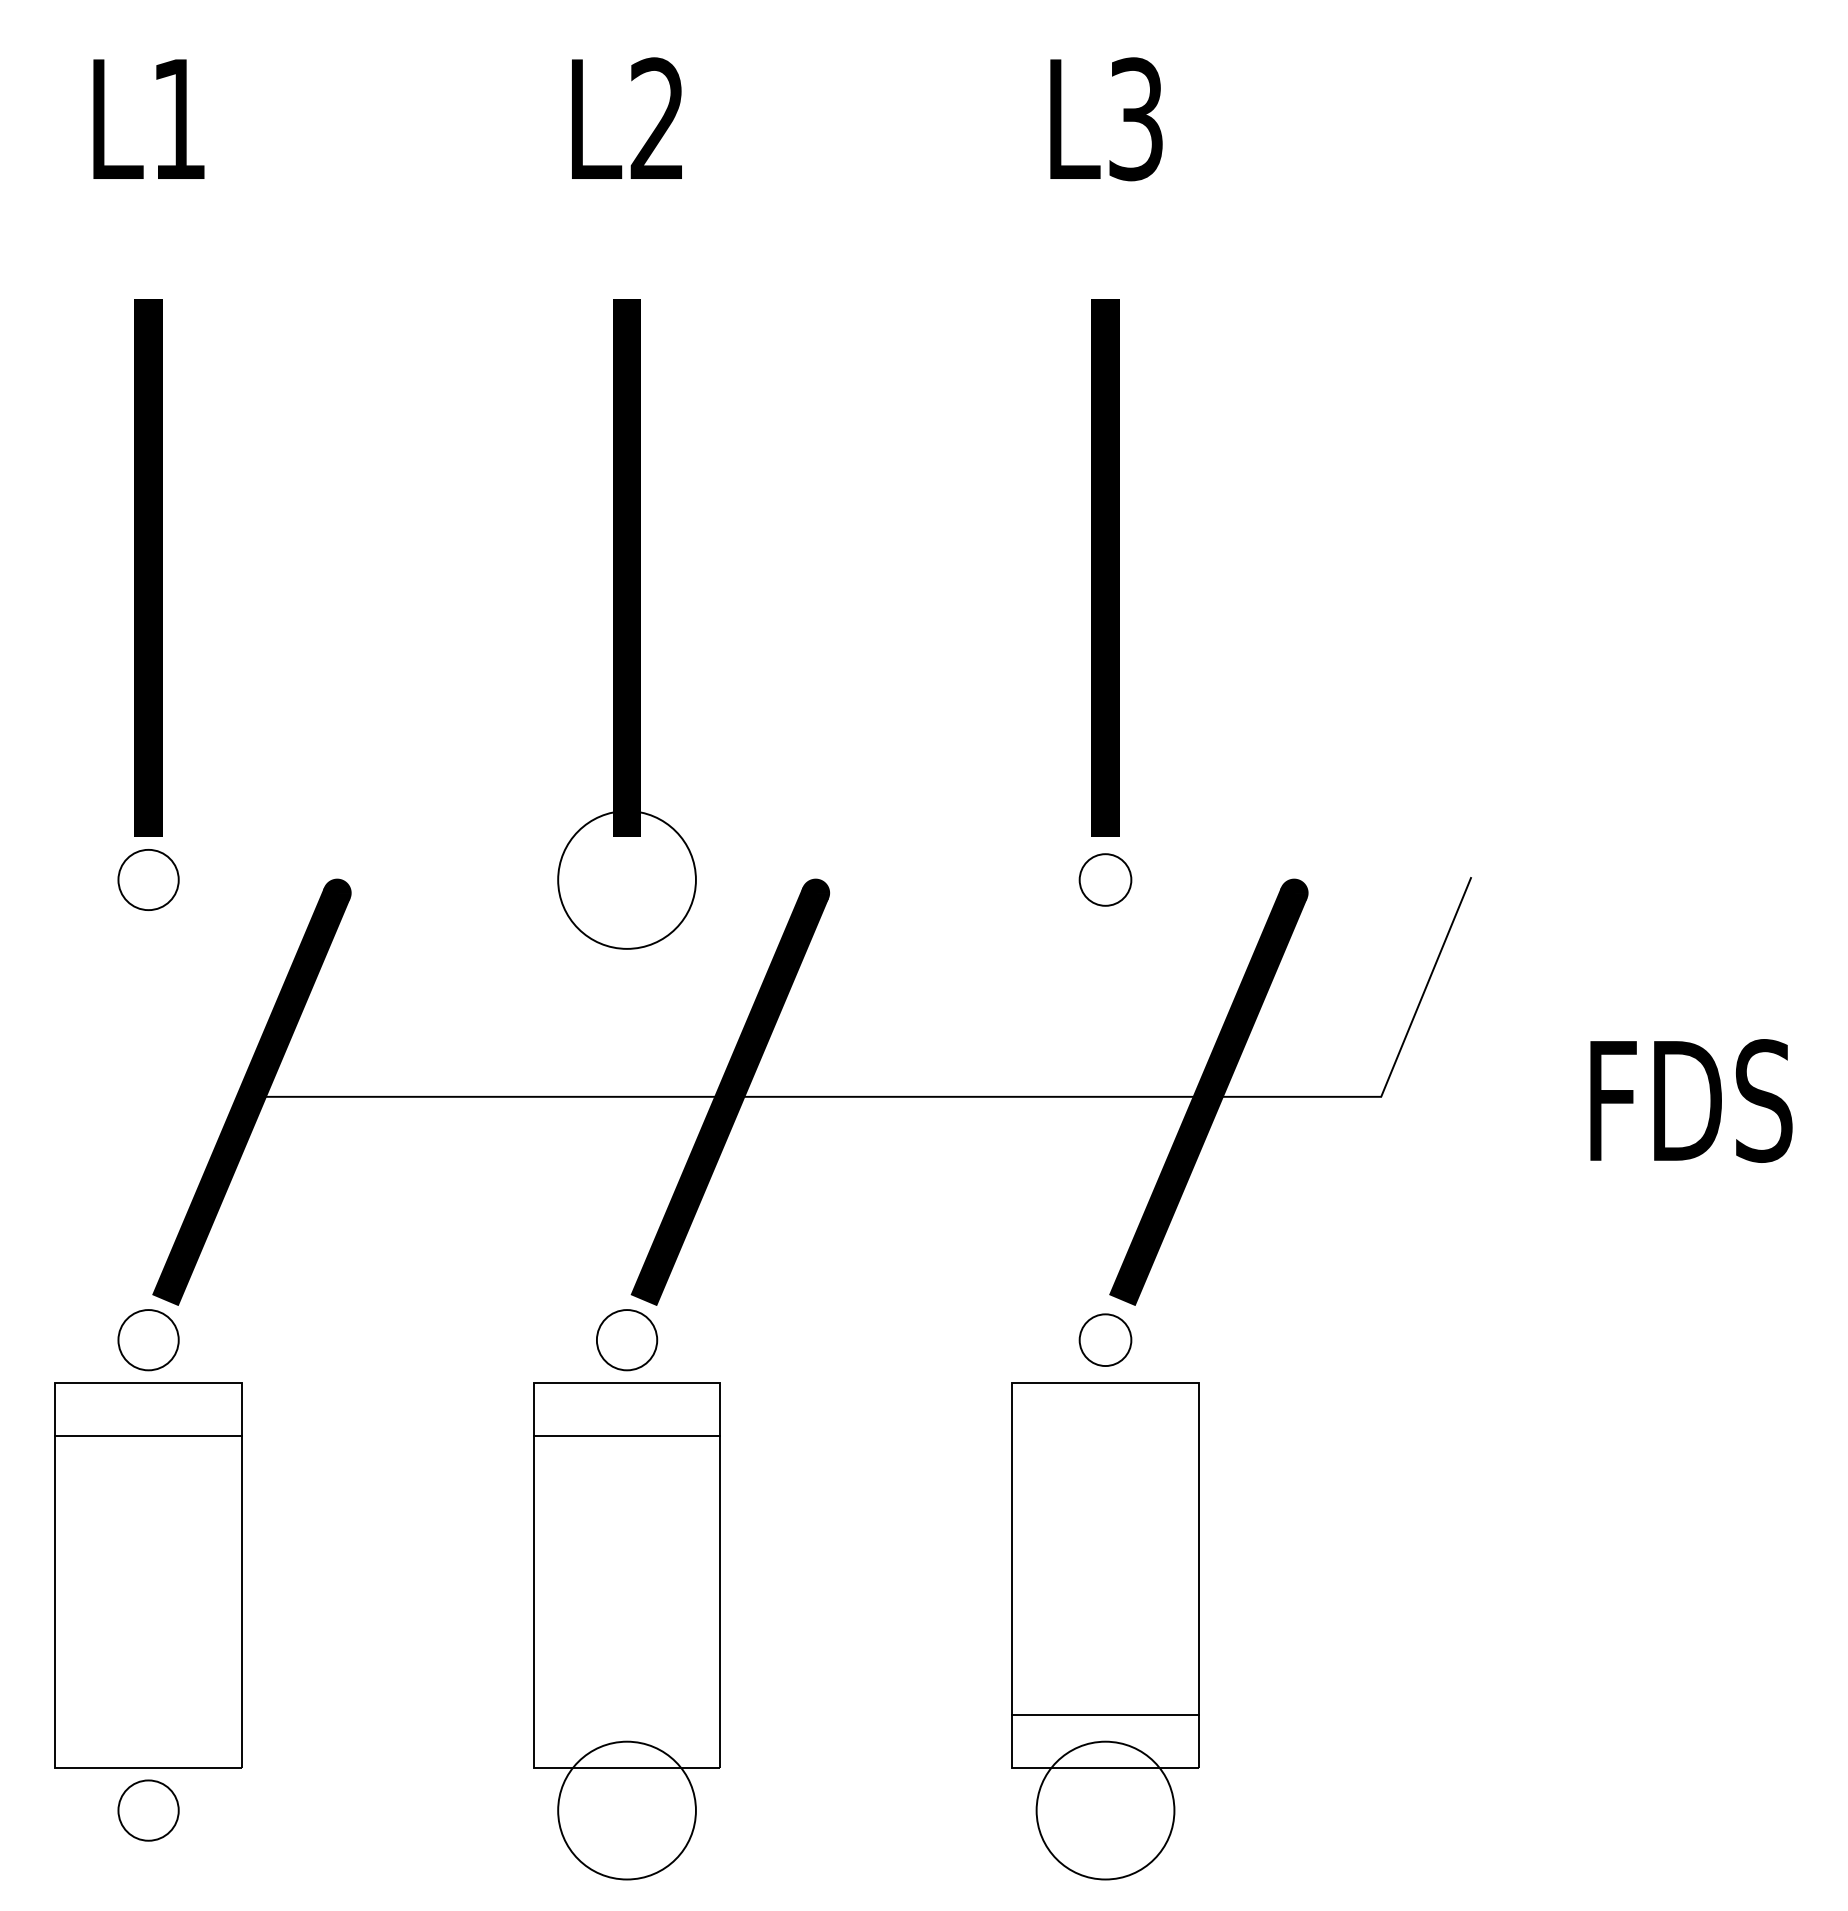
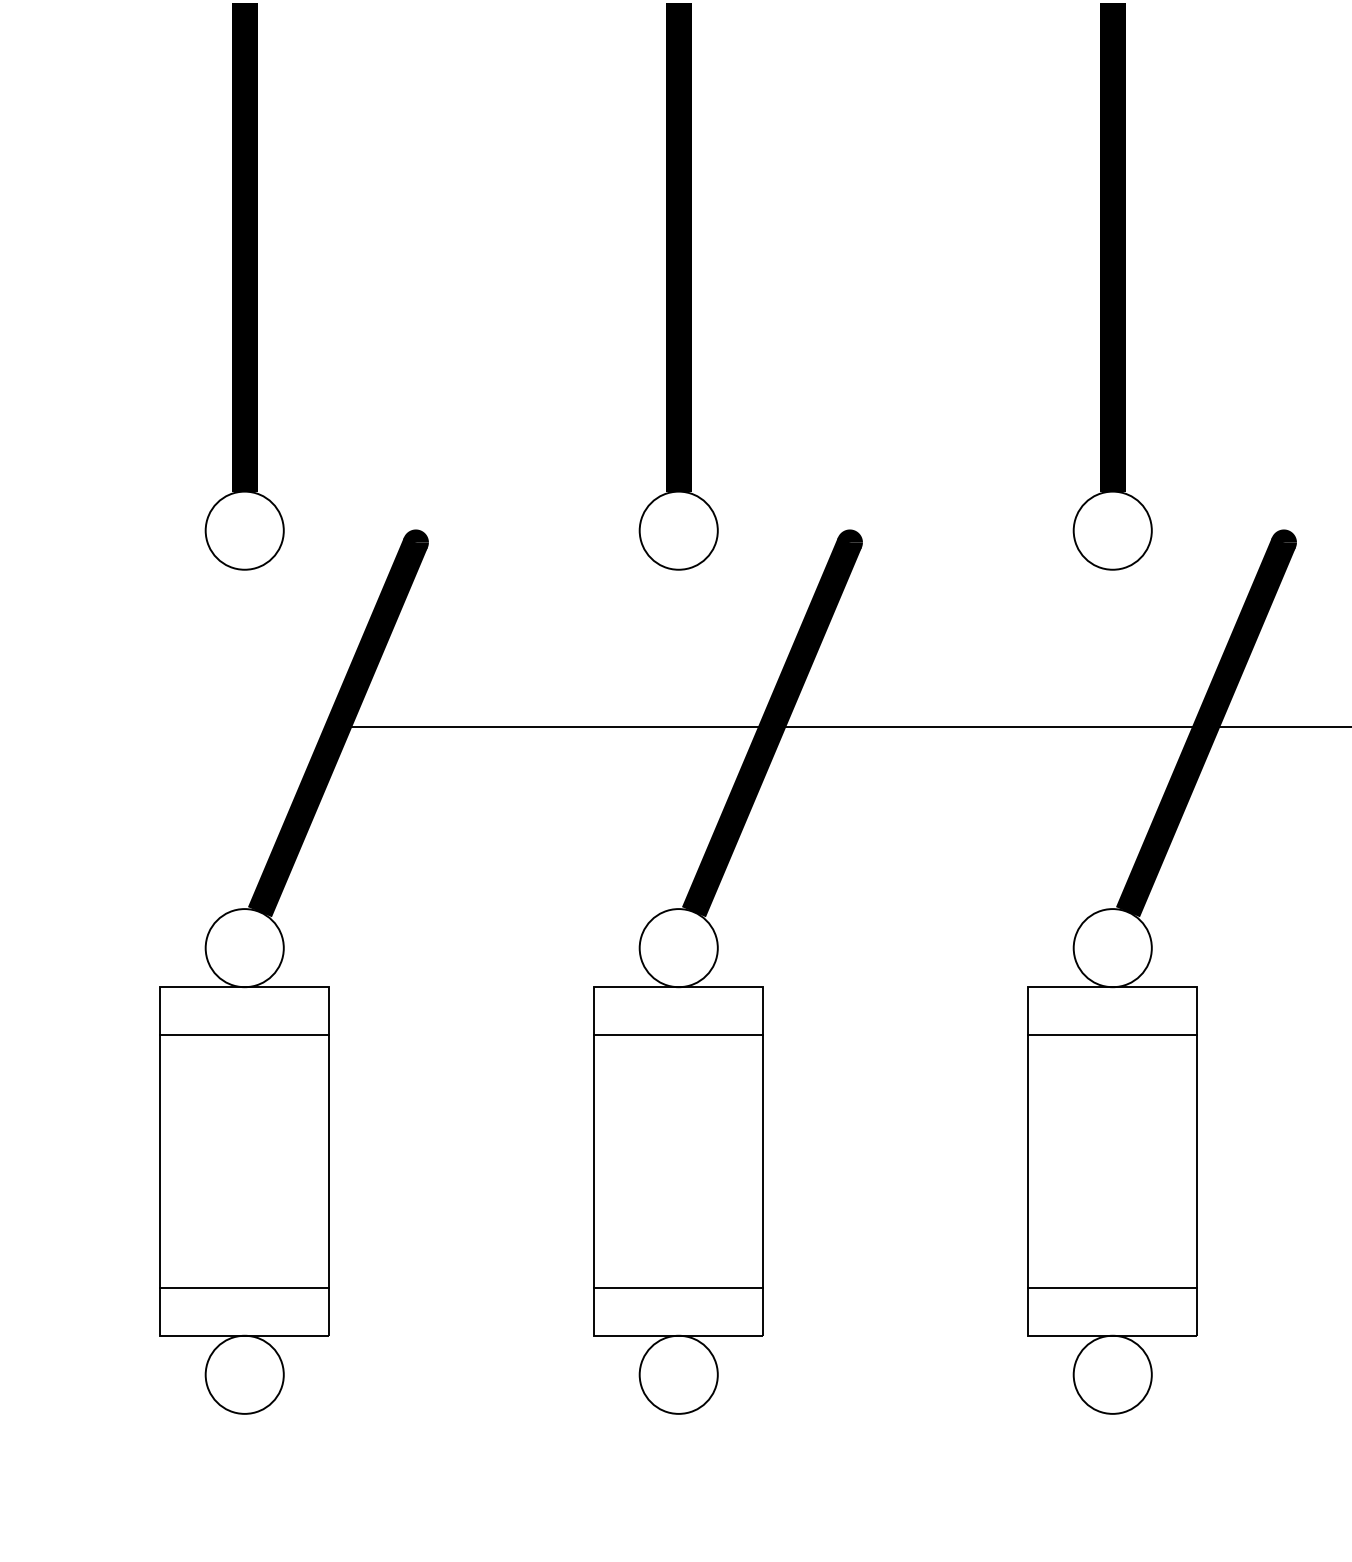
circle: (148, 879) -> (244, 530), size x1.43
circle: (627, 879) -> (679, 530), size x0.62
circle: (1105, 879) -> (1112, 530), size x1.67
circle: (148, 1340) -> (244, 948), size x1.43
circle: (627, 1340) -> (679, 948), size x1.43
circle: (1105, 1340) -> (1112, 948), size x1.67
line: (1105, 1435) -> (1112, 1034), added
line: (148, 1715) -> (244, 1288), added
line: (626, 1715) -> (678, 1288), added
circle: (148, 1810) -> (244, 1374), size x1.43
circle: (627, 1810) -> (679, 1374), size x0.62
circle: (1105, 1810) -> (1112, 1374), size x0.62

